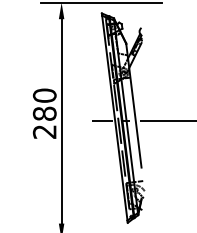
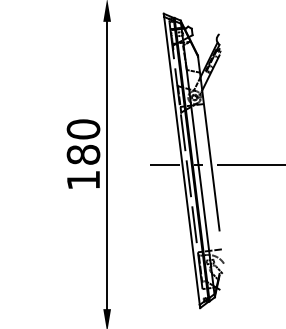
text: (44, 132) -> (82, 180), 280 -> 180

